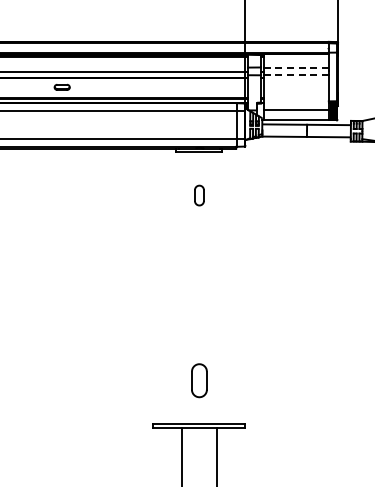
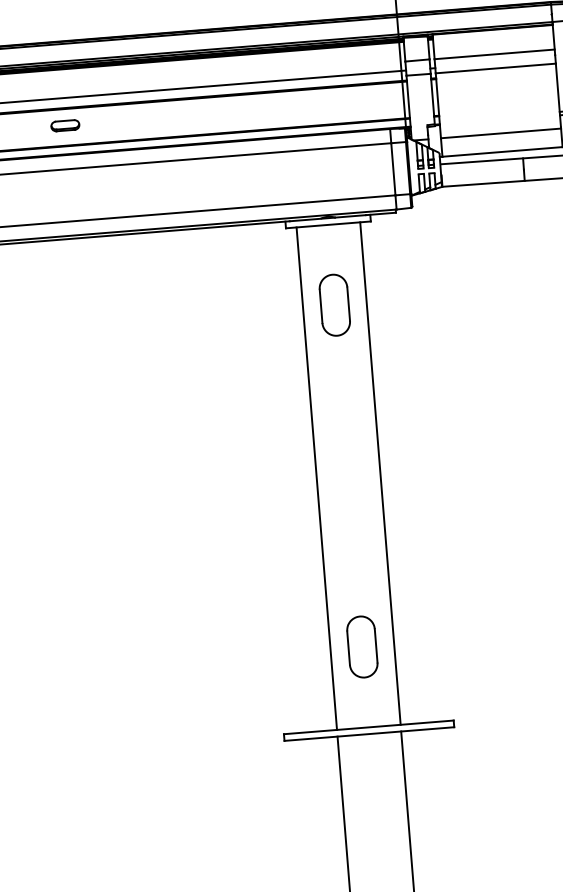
line: (296, 67) -> (495, 54), dashed -> solid
line: (296, 75) -> (496, 68), dashed -> solid
part: (199, 195) -> (334, 304), size x1.67
line: (182, 288) -> (317, 479), added
line: (216, 288) -> (380, 474), added

